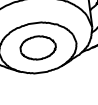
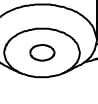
part: (38, 47) -> (42, 52), size x0.7

